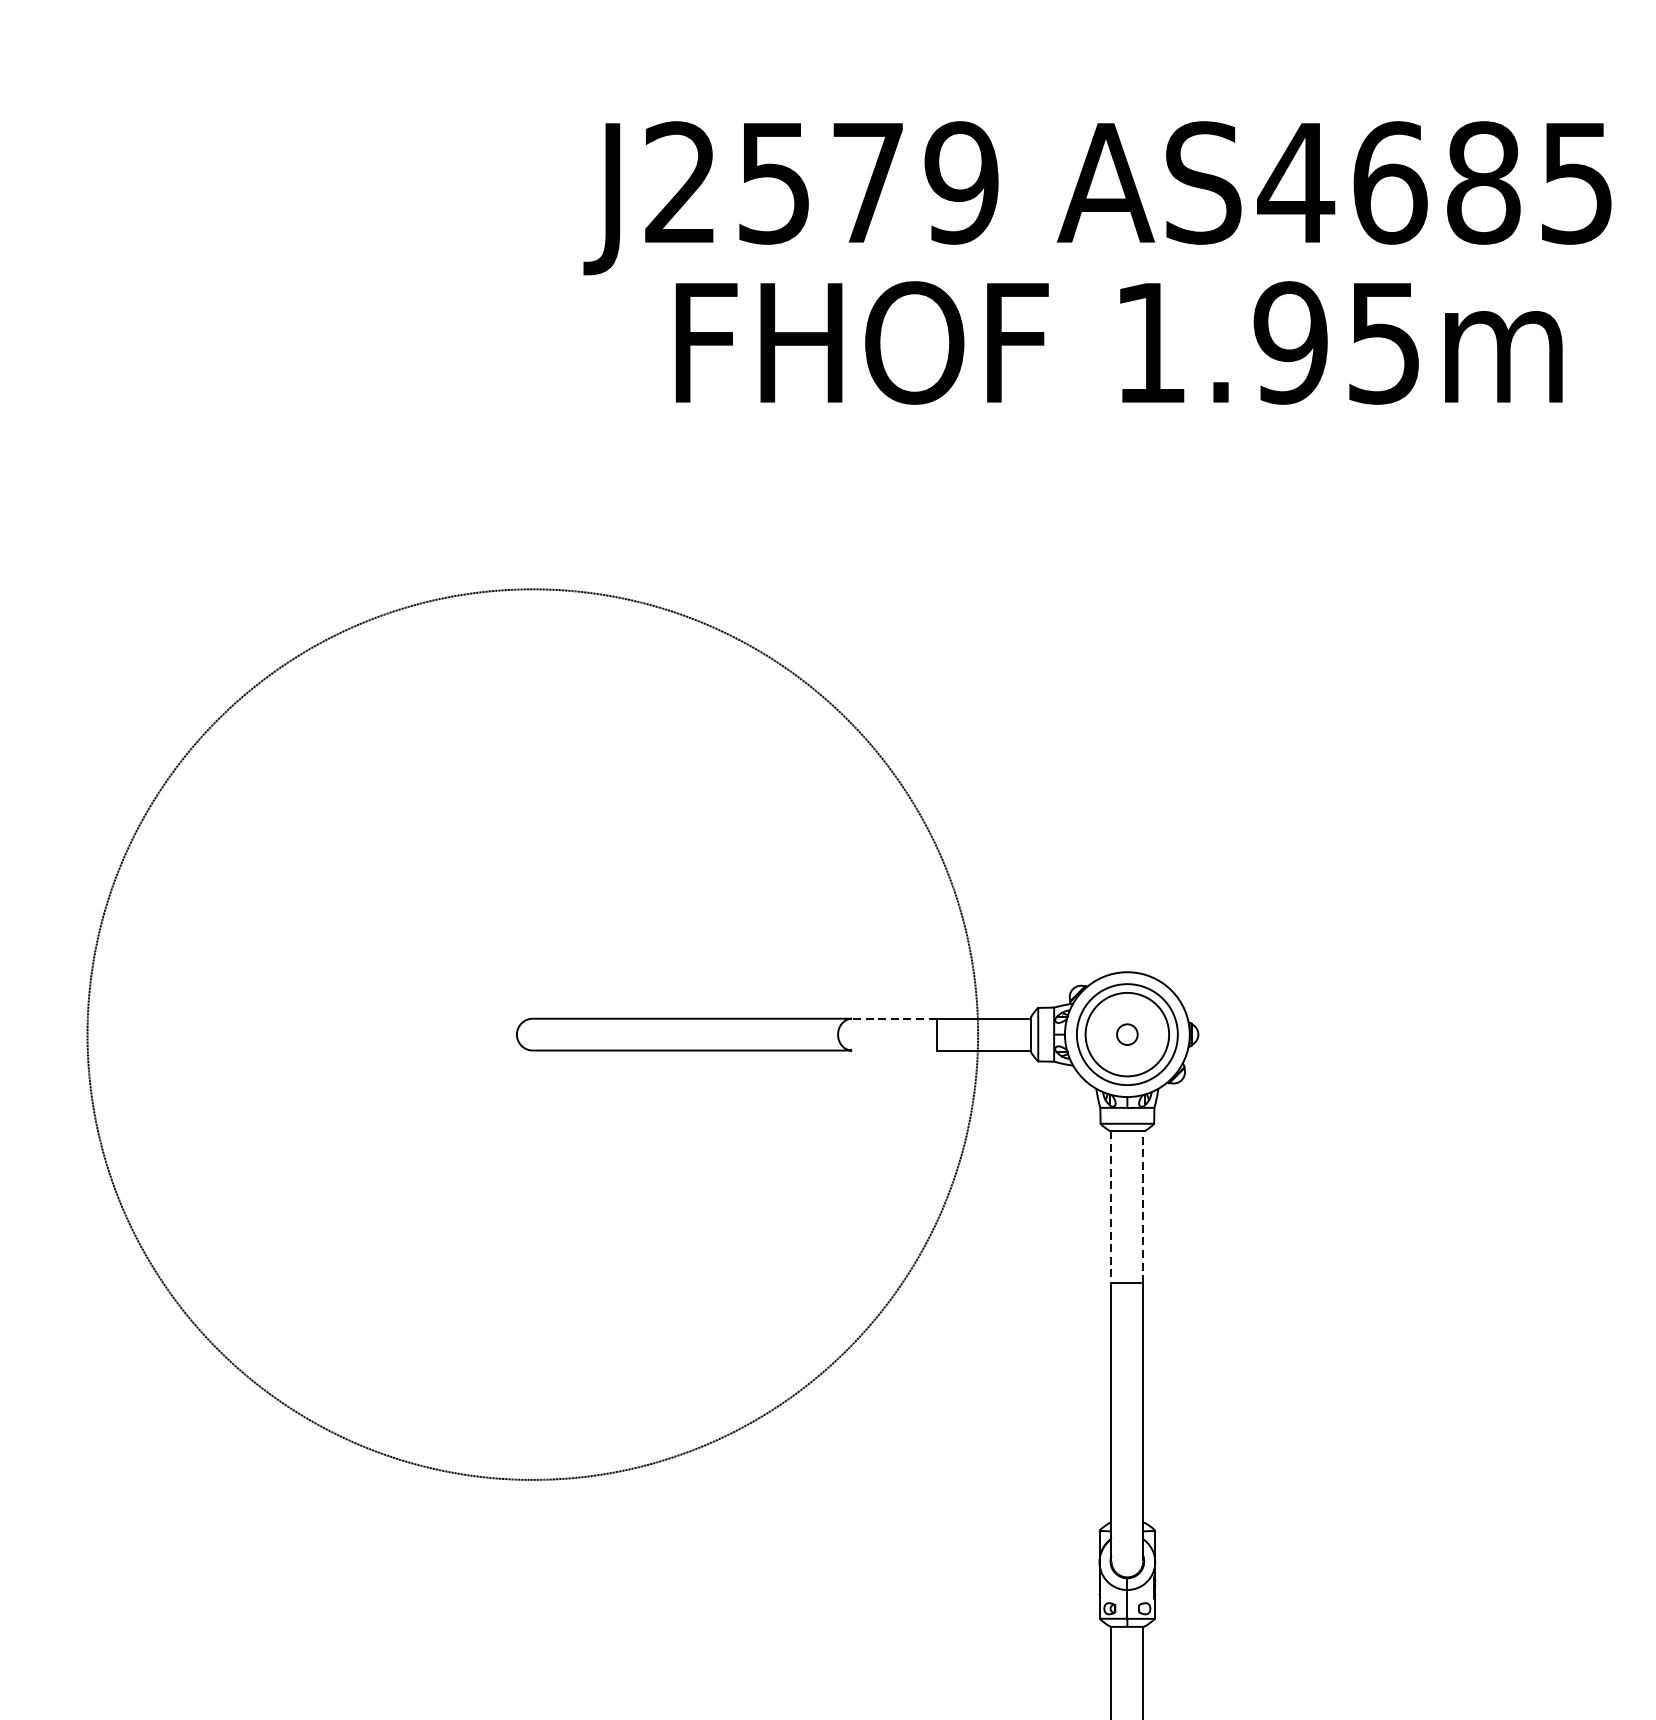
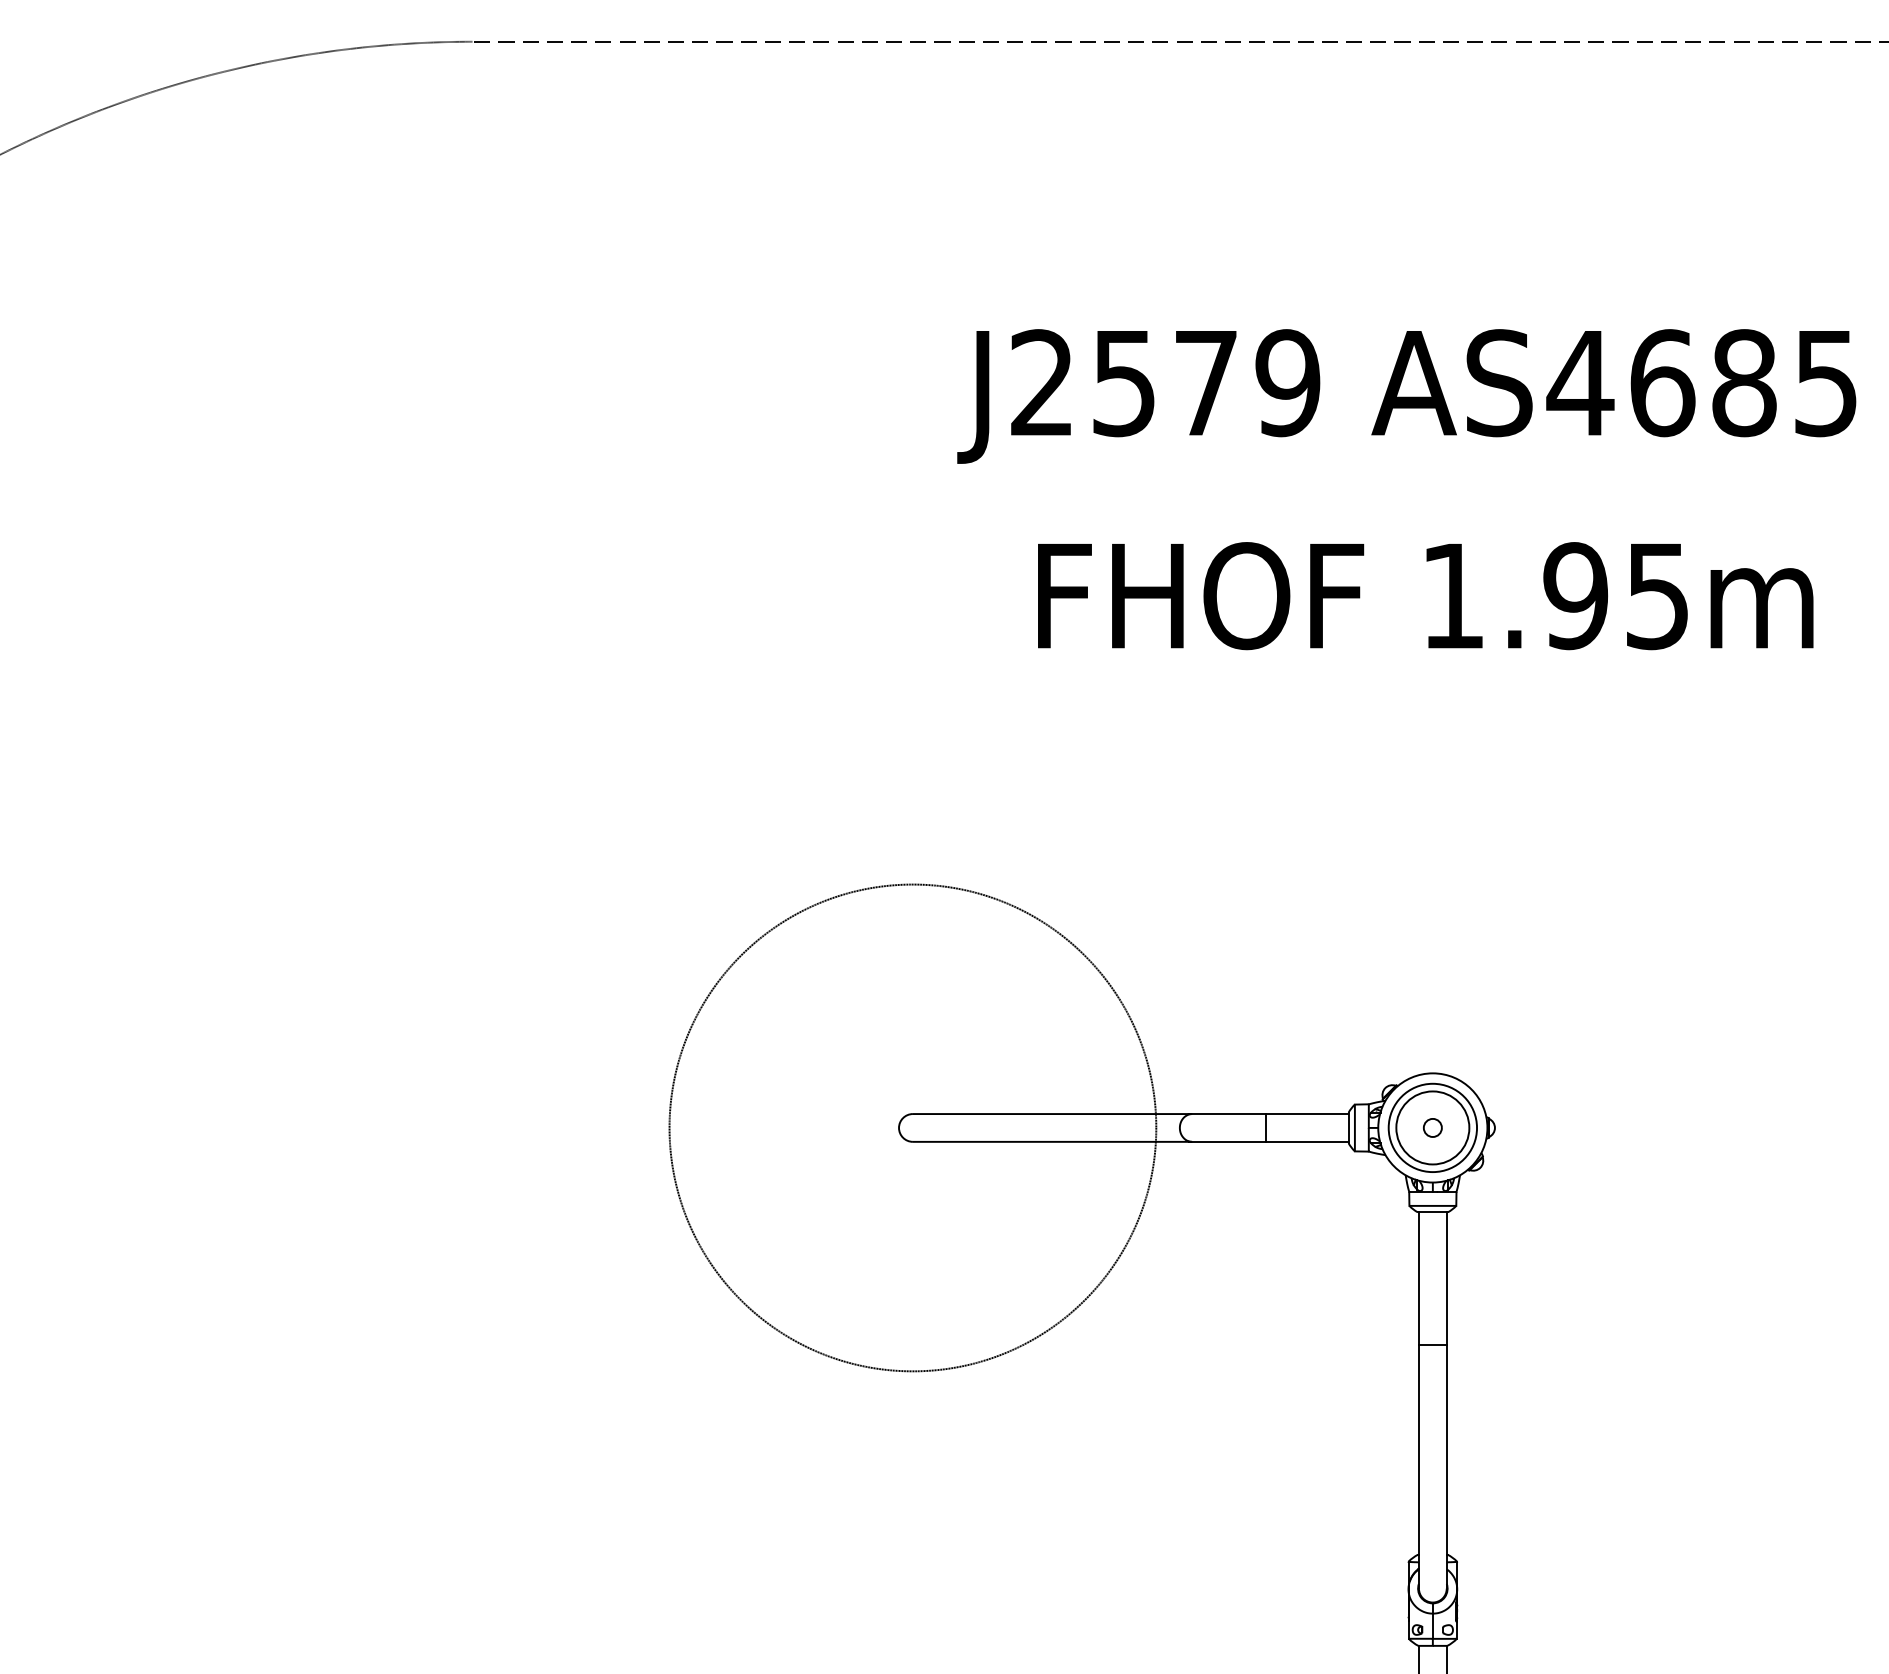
text: (1118, 343) -> (1425, 596), moved
line: (894, 1019) -> (1229, 1114), dashed -> solid
circle: (532, 1034) -> (912, 1127), size x0.62
line: (894, 1050) -> (1229, 1141), added
line: (1110, 1206) -> (1418, 1278), dashed -> solid
line: (1142, 1206) -> (1446, 1278), dashed -> solid

